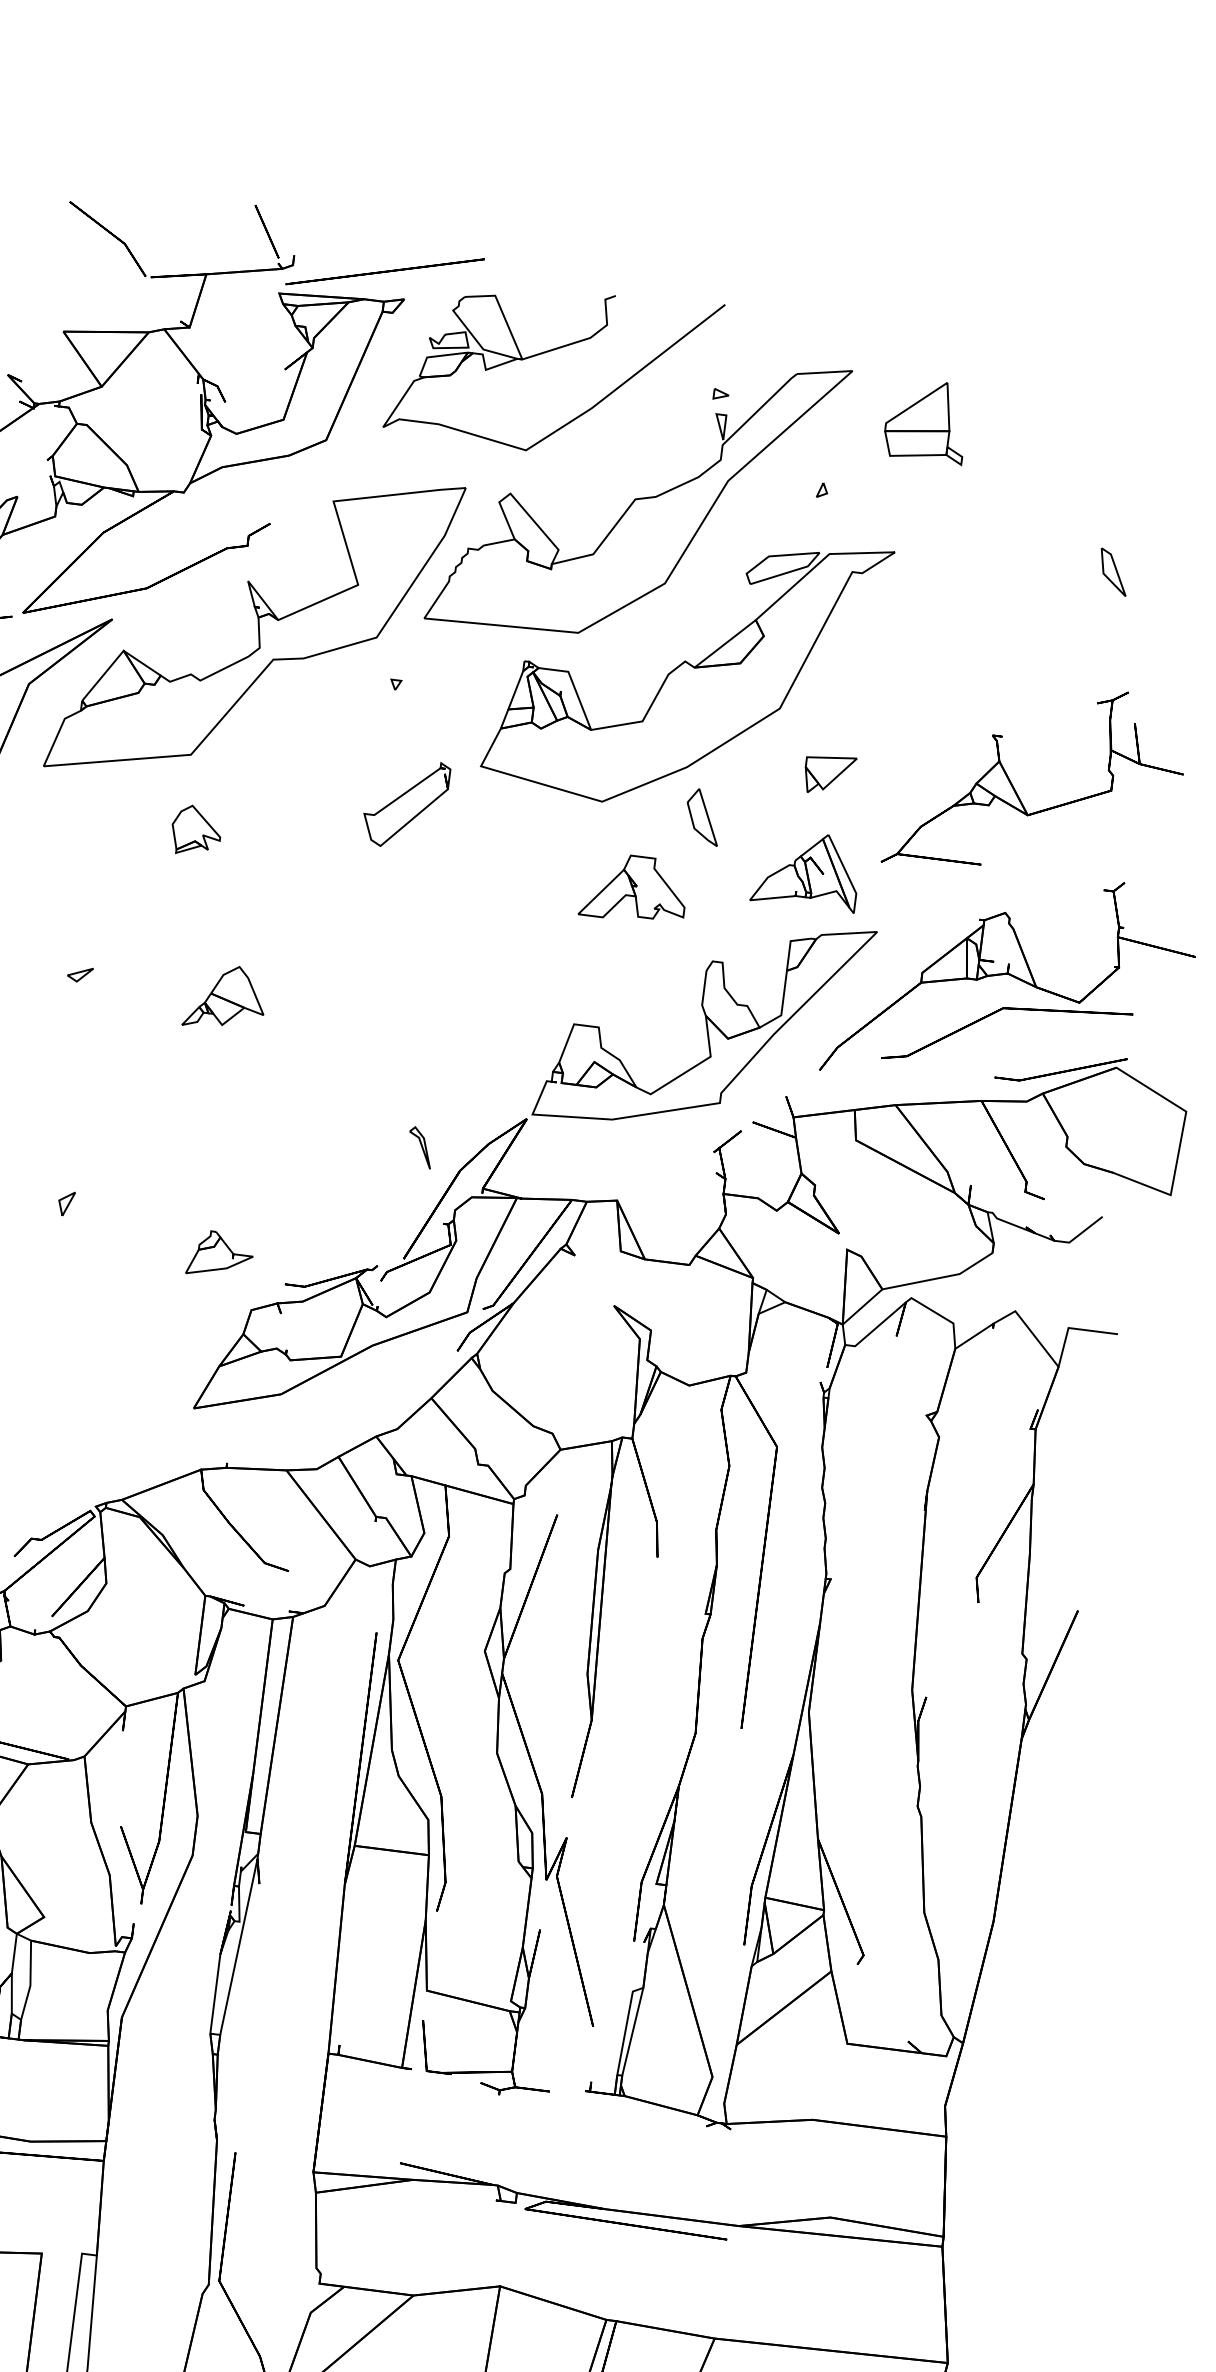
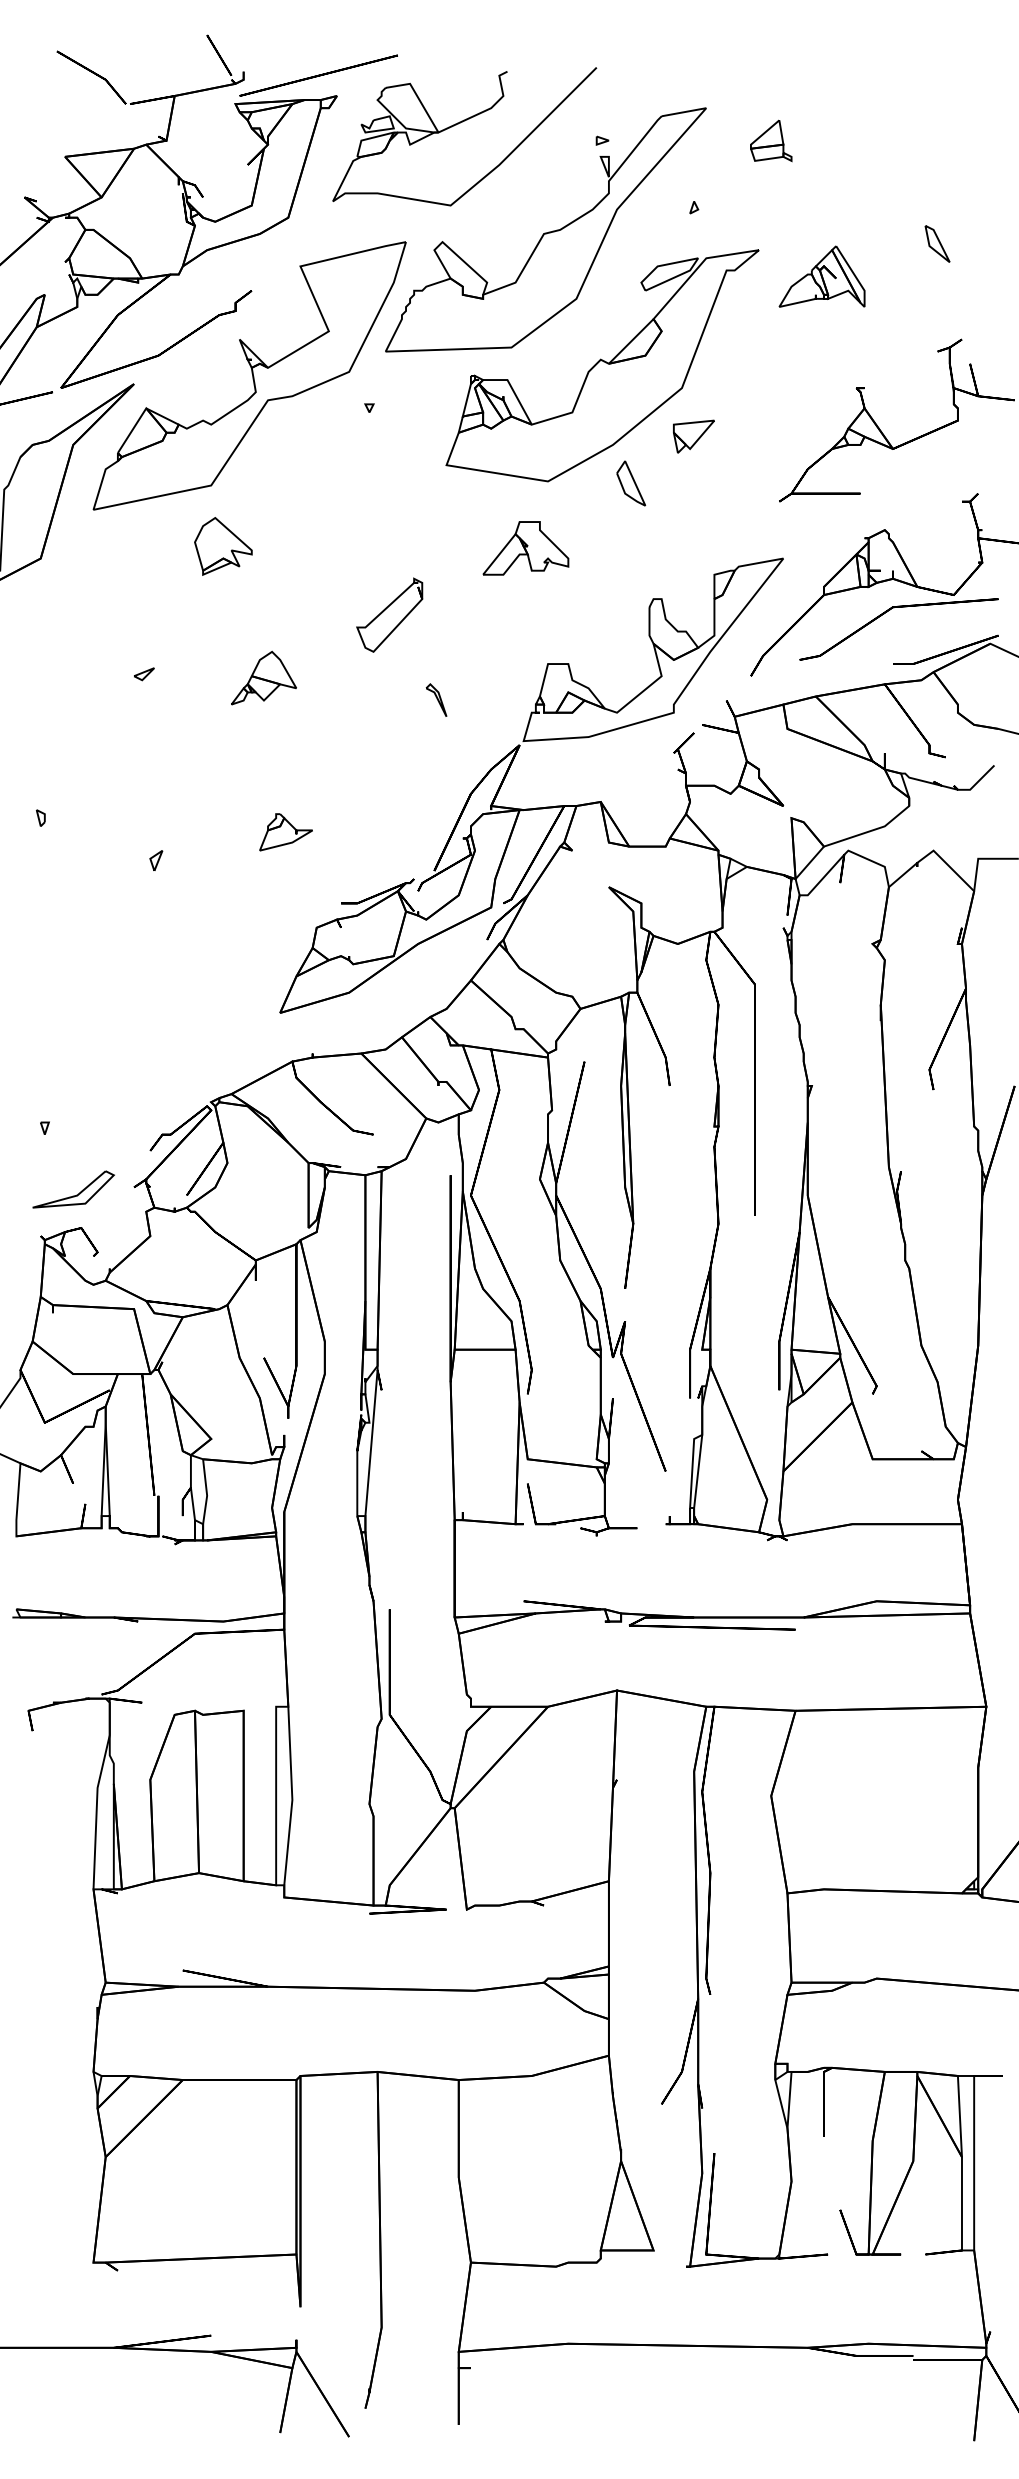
part: (927, 420) -> (771, 140), size x0.62
part: (829, 774) -> (693, 436), moved
part: (405, 802) -> (389, 614), moved
part: (196, 831) -> (223, 546), size x1.43
part: (805, 869) -> (821, 276), moved
part: (633, 888) -> (525, 548), moved
part: (420, 1146) -> (436, 699), moved
part: (219, 1255) -> (285, 832), moved

